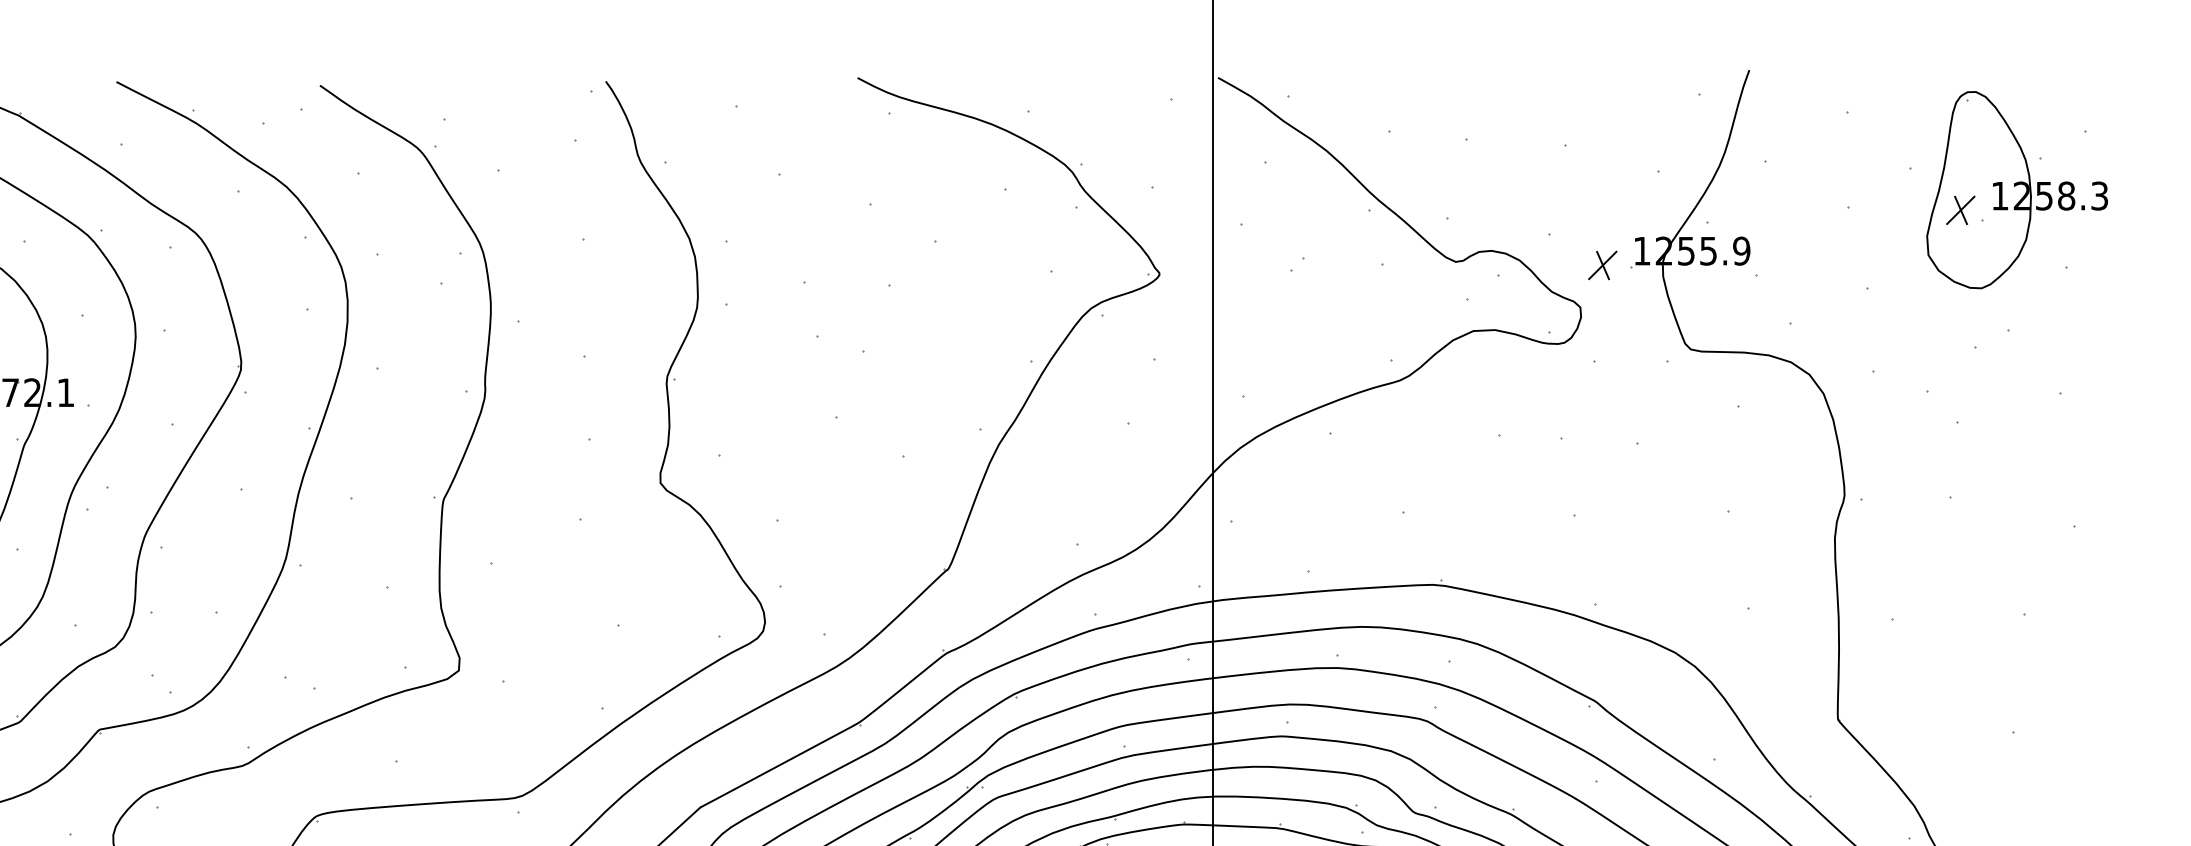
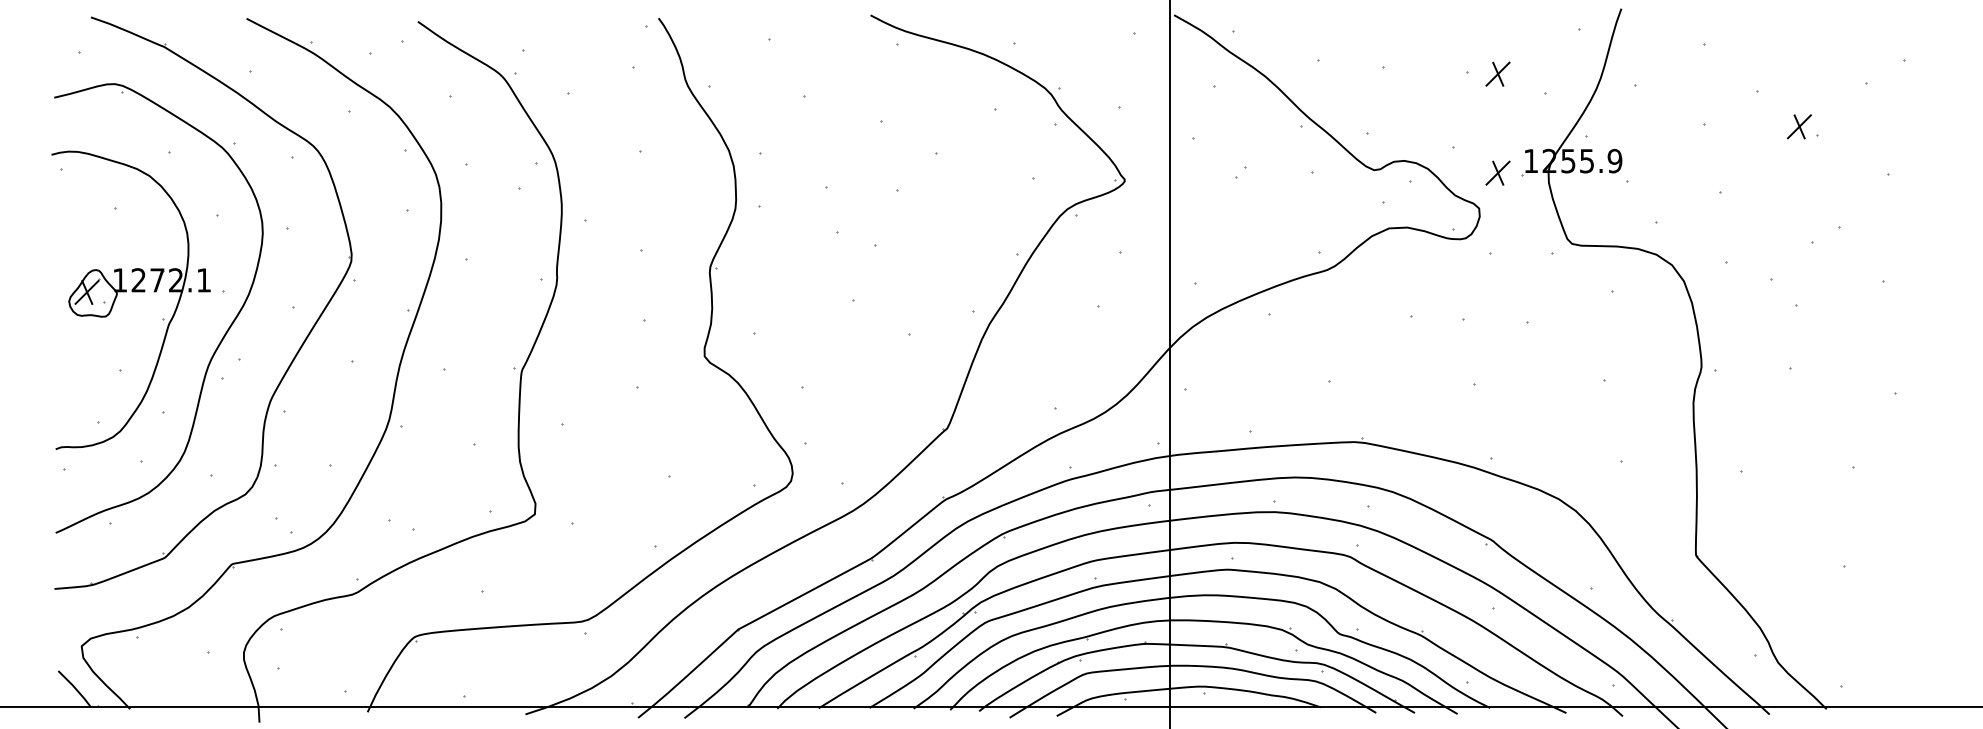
part: (1602, 147) -> (1497, 73), added
part: (2016, 189) -> (1846, 109), removed

